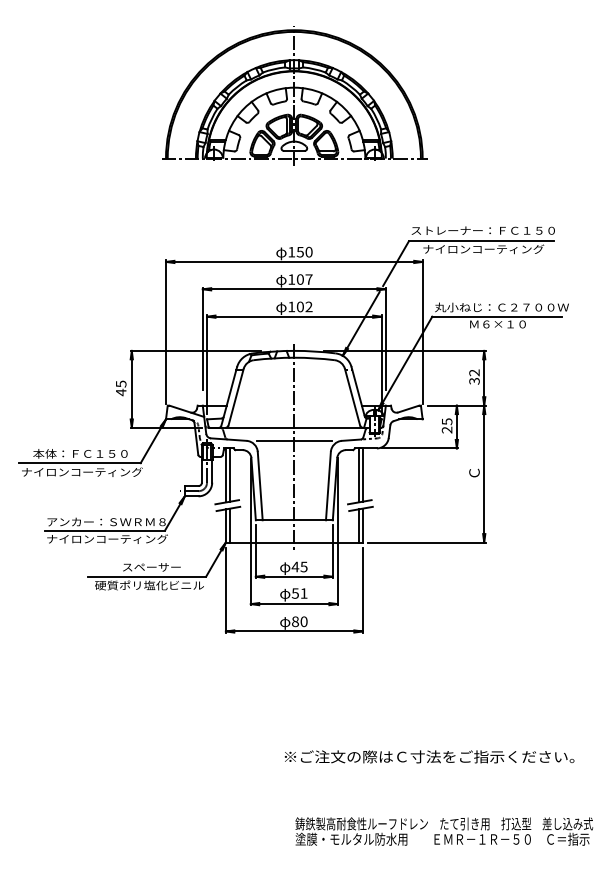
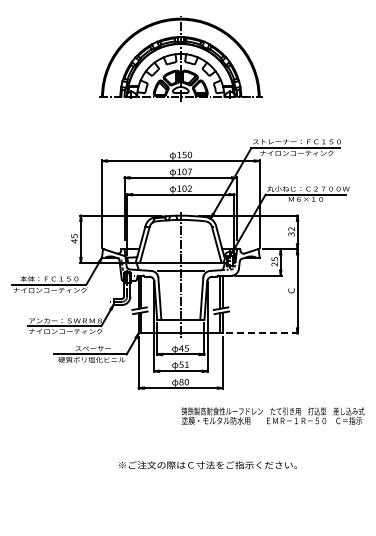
line: (427, 542) -> (262, 333), solid -> dashed
text: (428, 757) -> (207, 465), moved
text: (443, 830) -> (272, 415), moved

